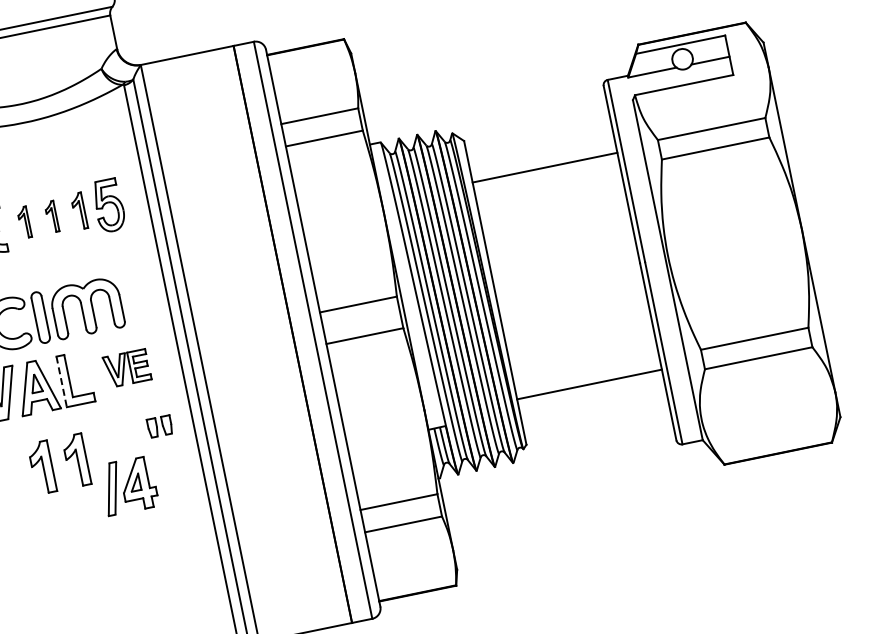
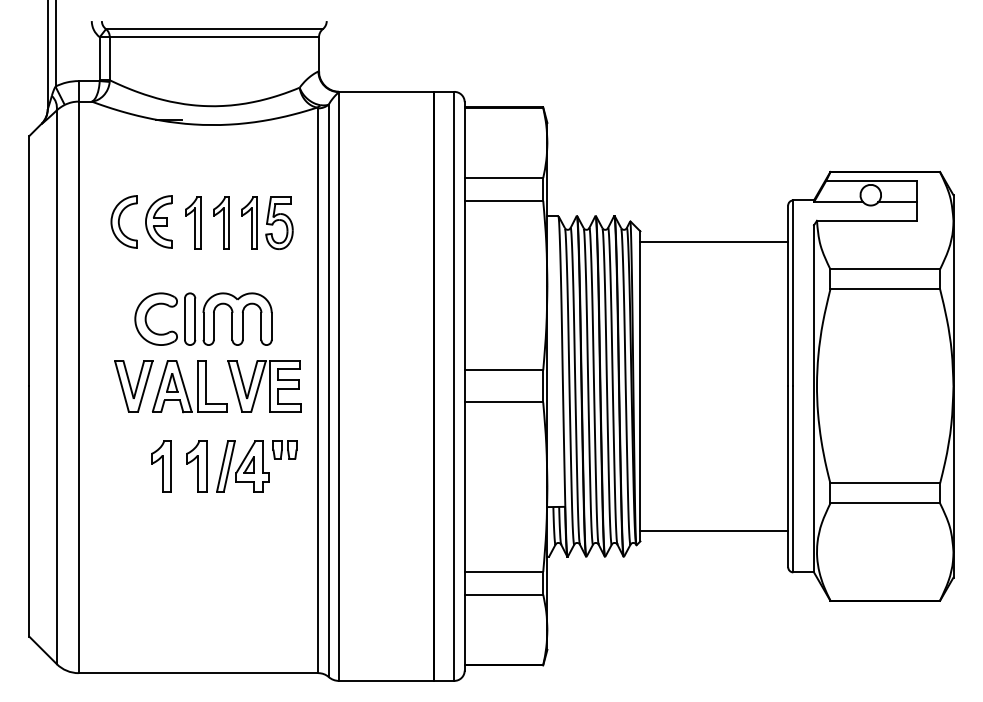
line: (545, 167) -> (714, 241), moved
part: (79, 210) -> (249, 222), size x1.43
part: (52, 216) -> (221, 222), size x1.67
part: (24, 222) -> (193, 222), size x1.67
part: (127, 368) -> (264, 386), size x1.67
line: (61, 382) -> (197, 386), dashed -> solid
line: (589, 384) -> (714, 531), moved
part: (128, 485) -> (242, 466), moved

